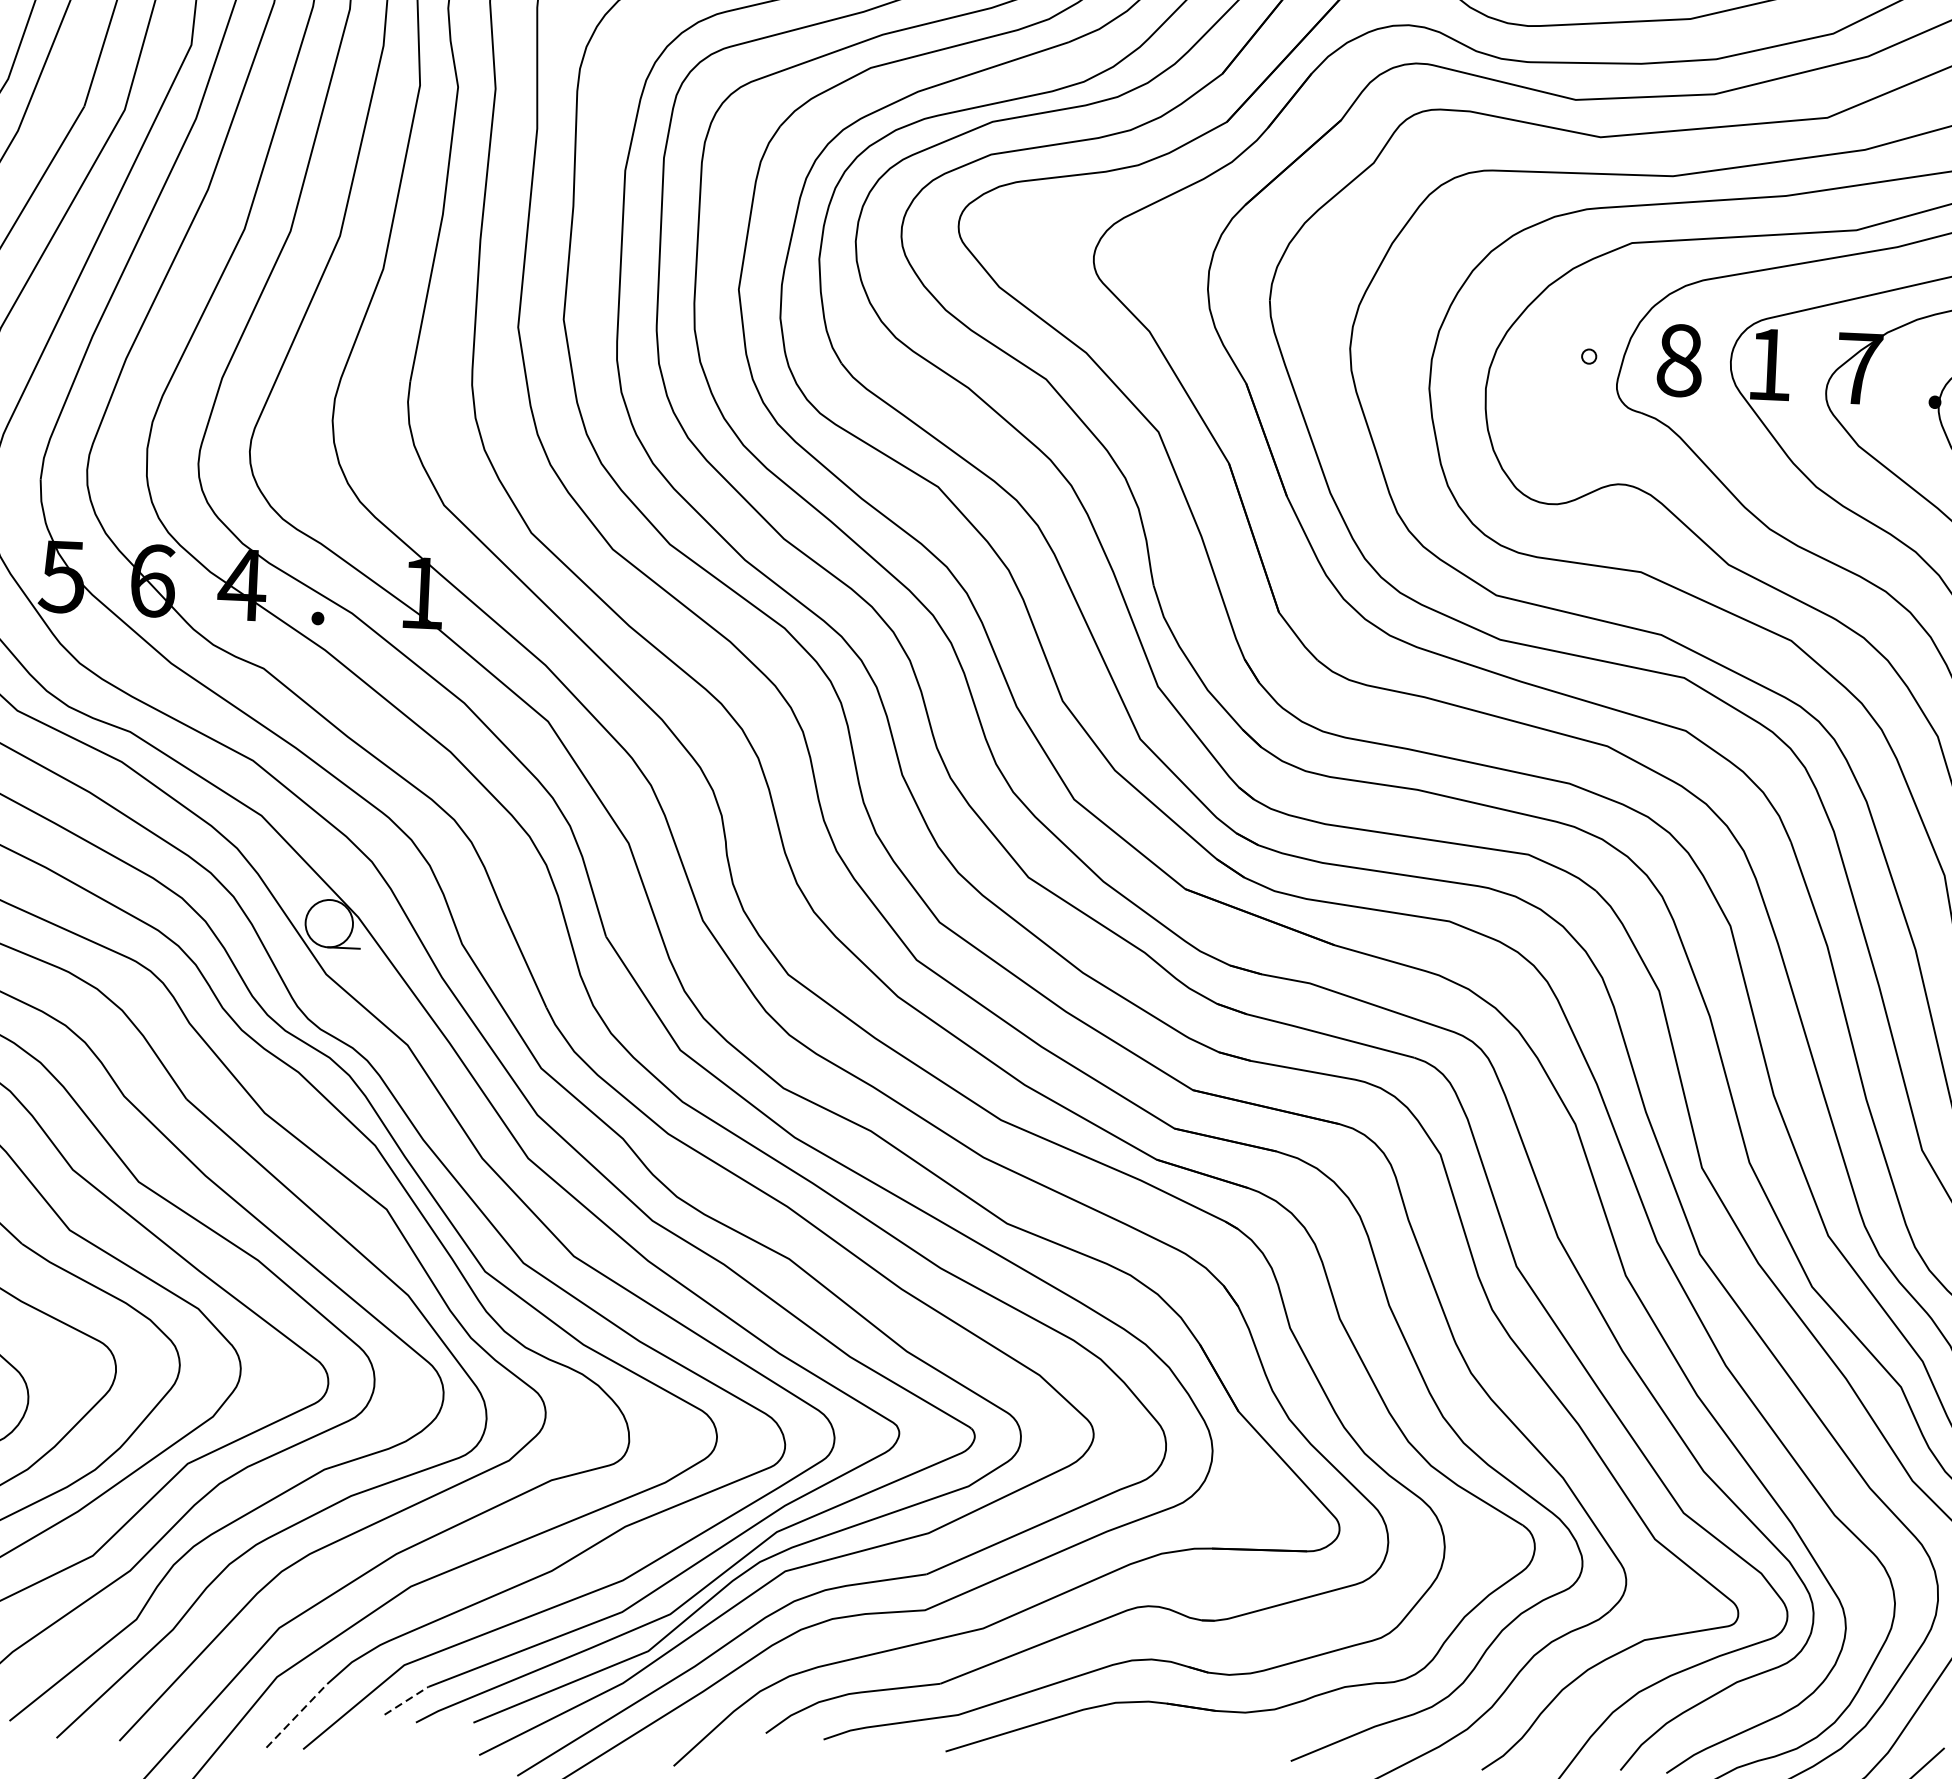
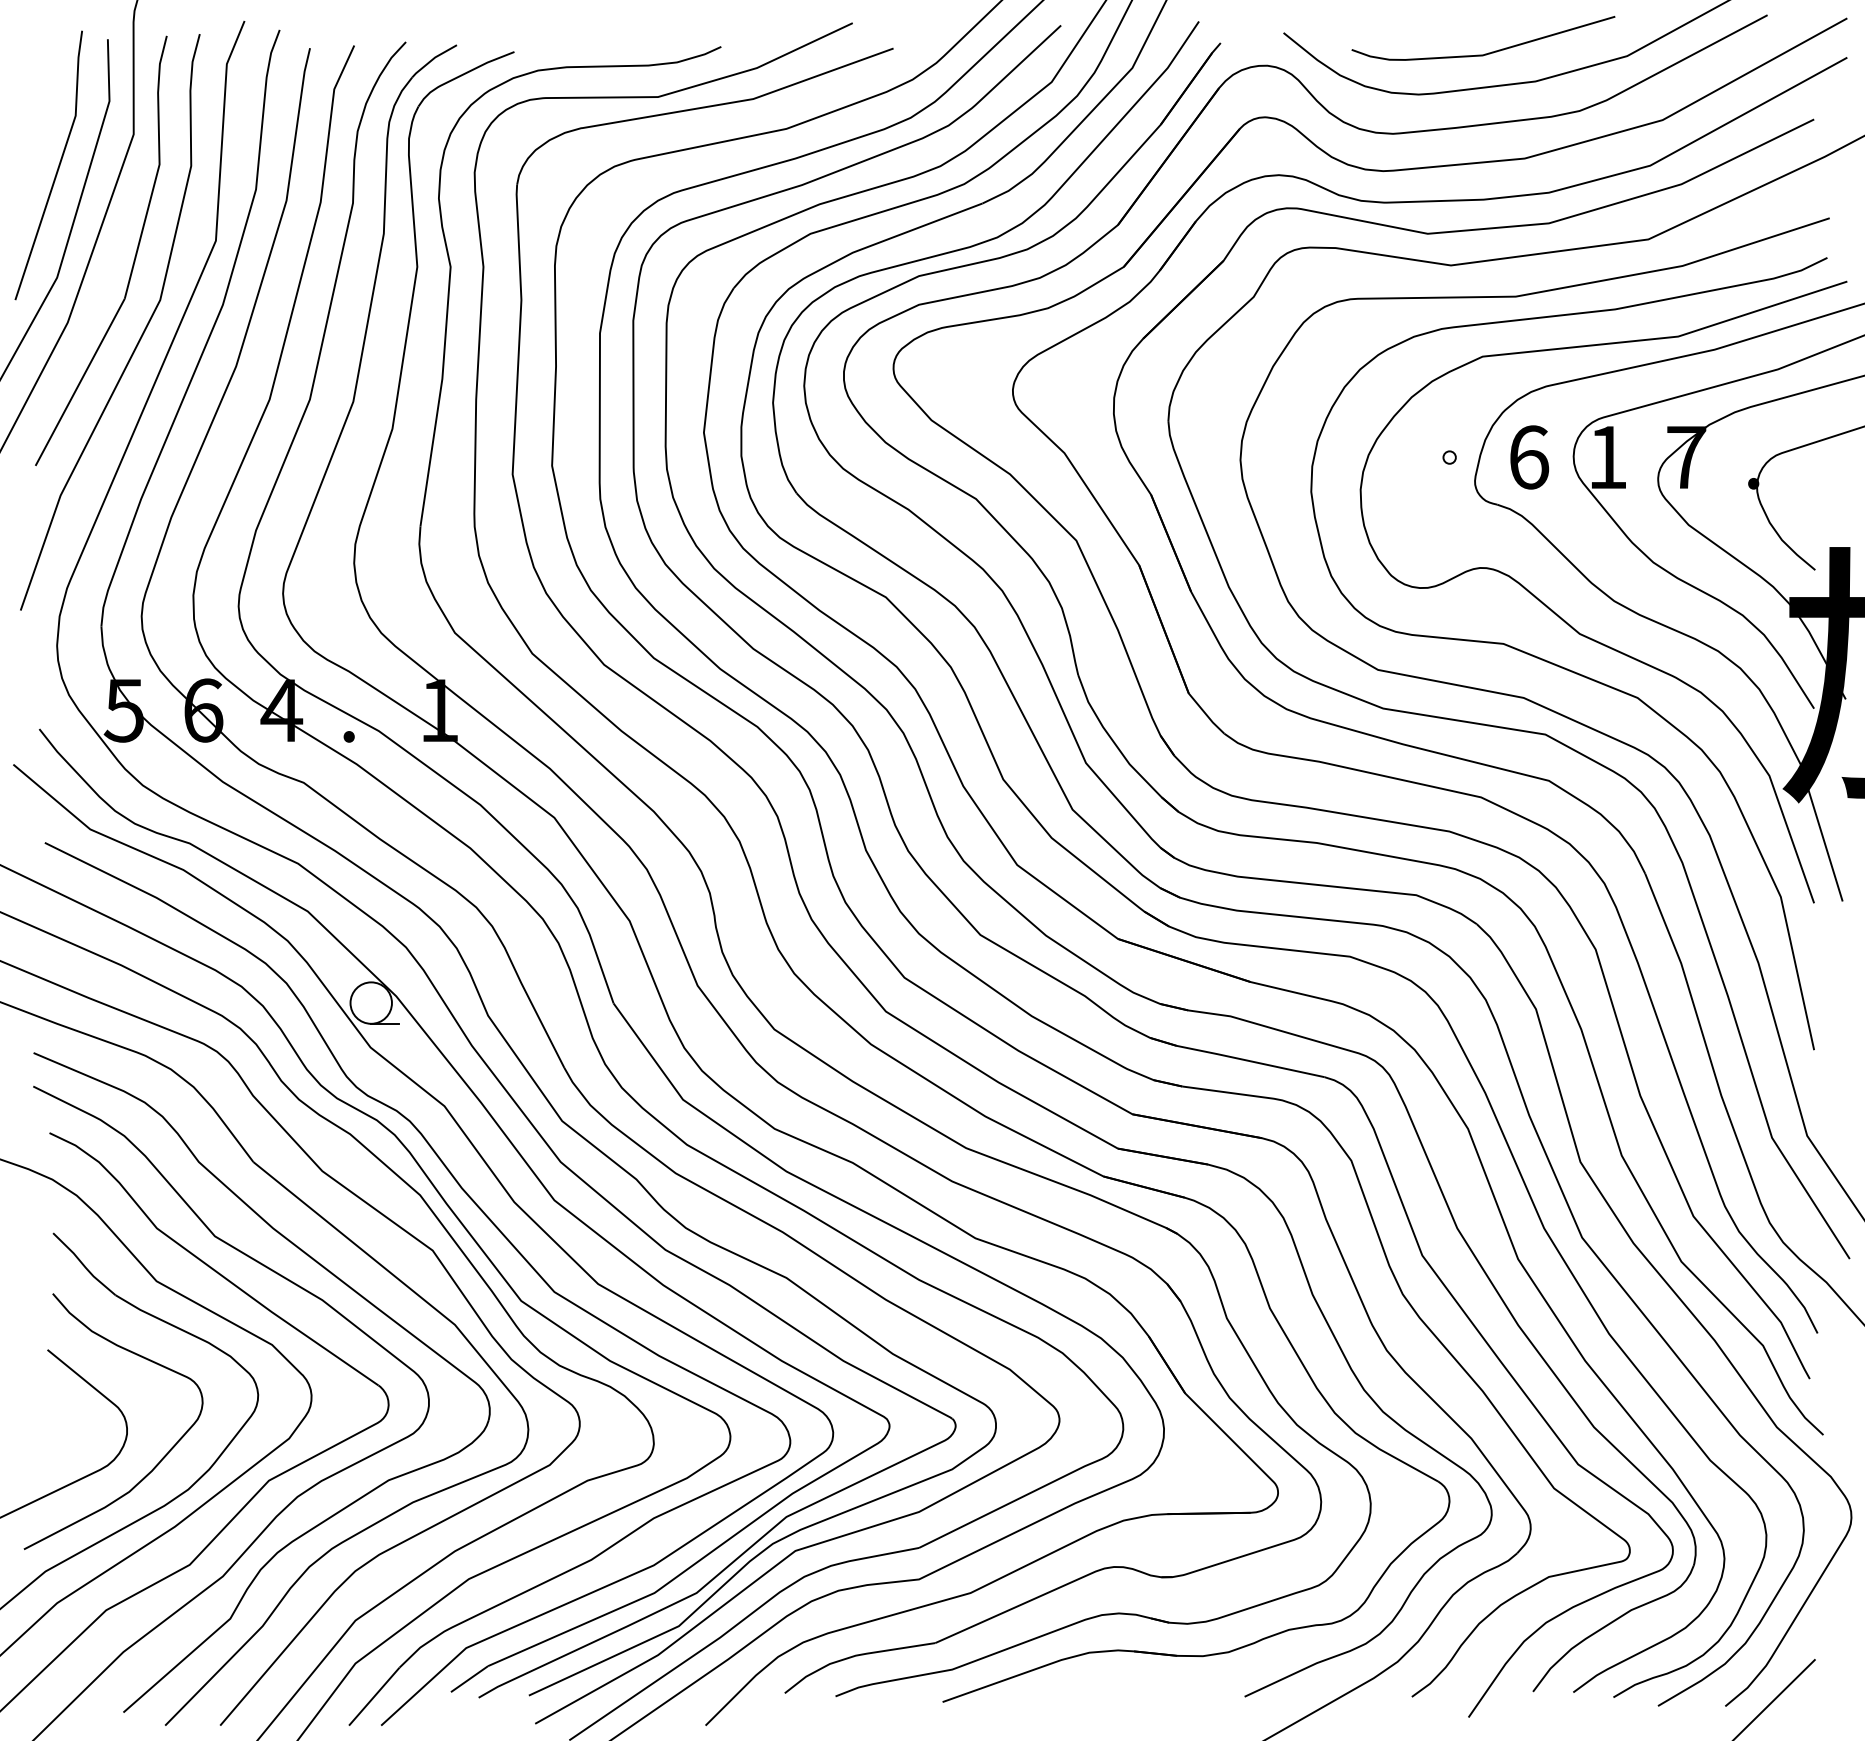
text: (1680, 360) -> (1529, 457), 8 -> 6
line: (406, 1701) -> (469, 1679), dashed -> solid
line: (297, 1715) -> (374, 1696), dashed -> solid

